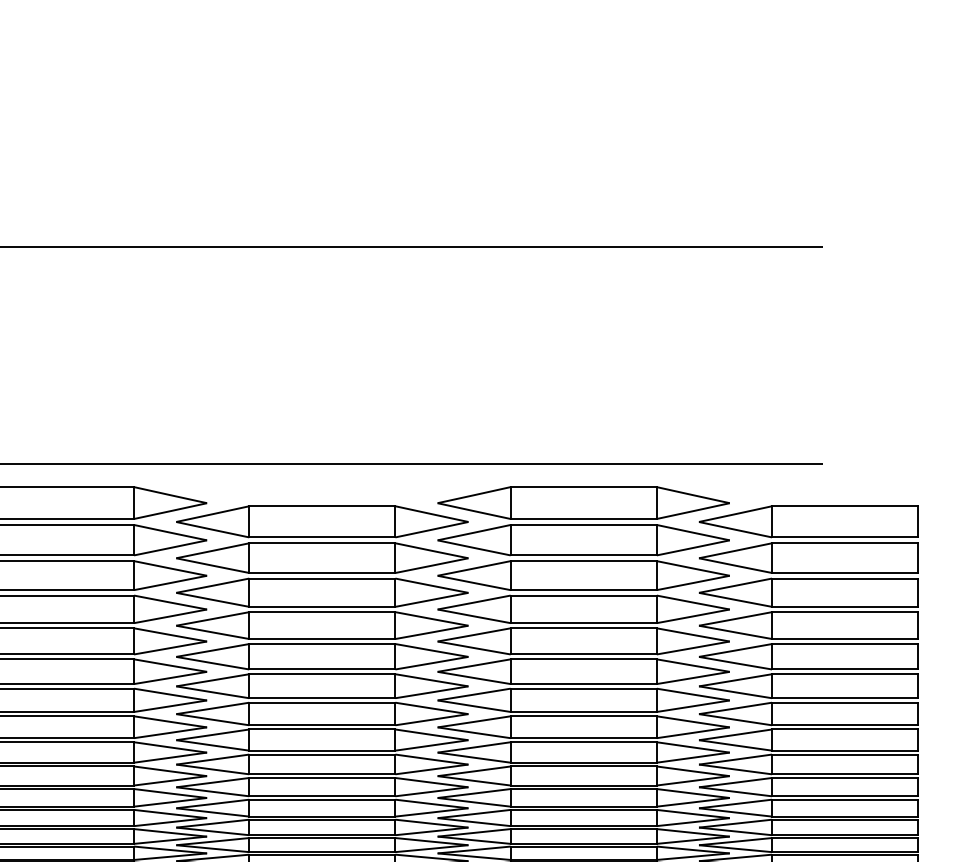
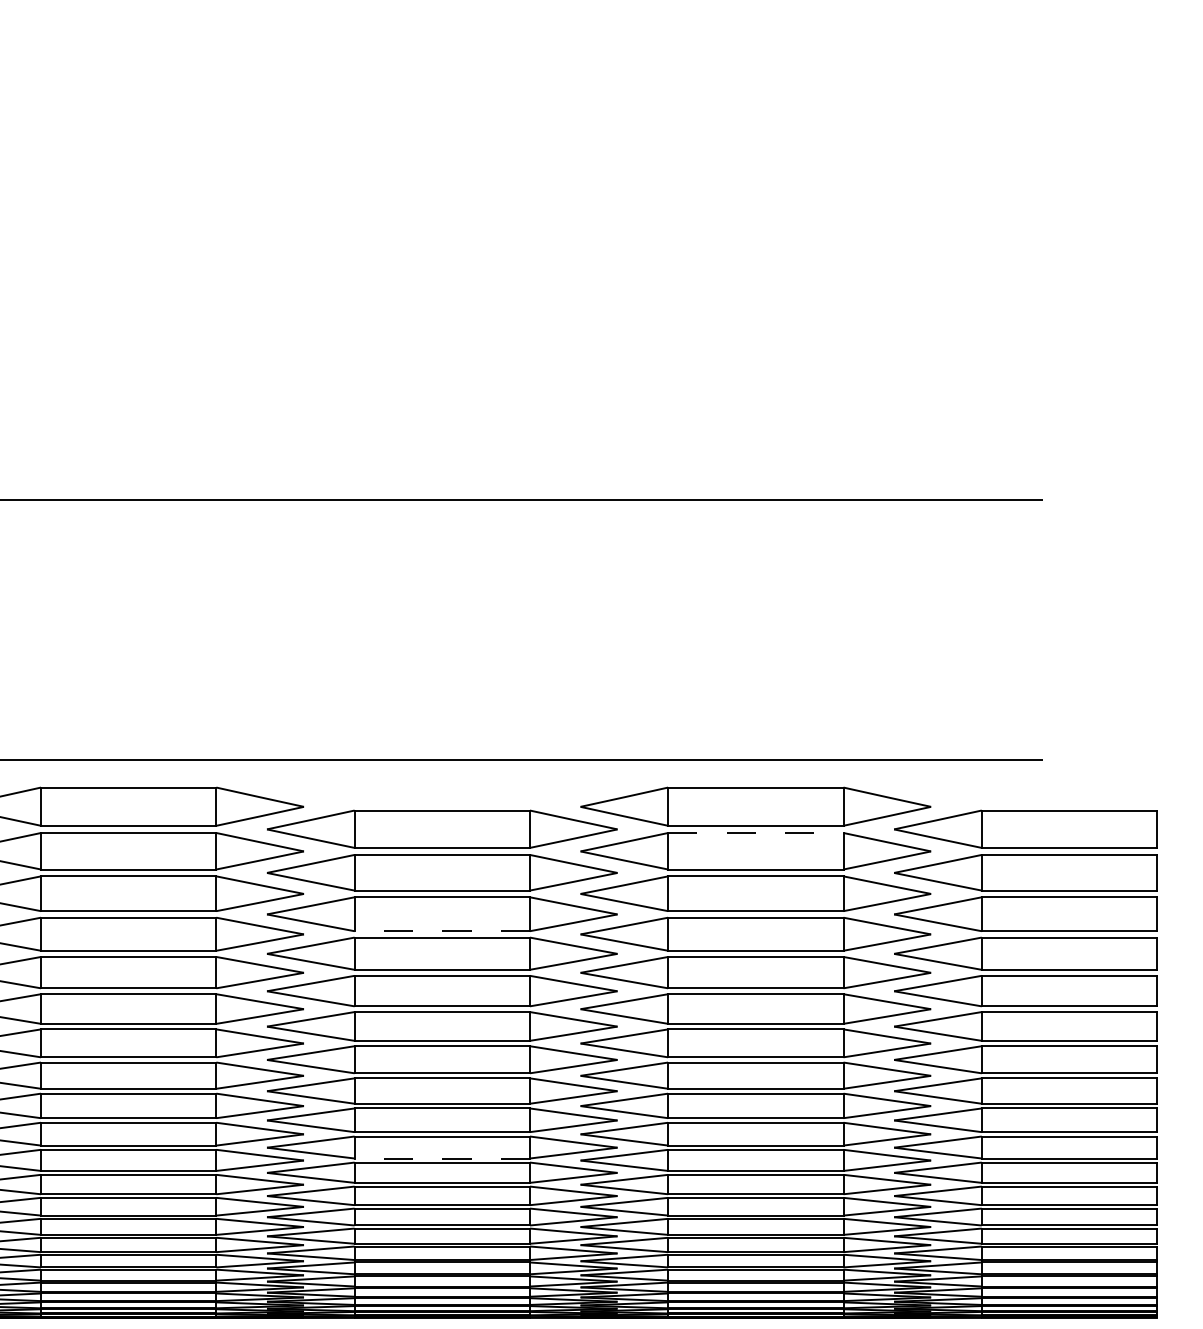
line: (583, 524) -> (755, 832), solid -> dashed
line: (322, 607) -> (442, 931), solid -> dashed
line: (322, 796) -> (442, 1158), solid -> dashed

